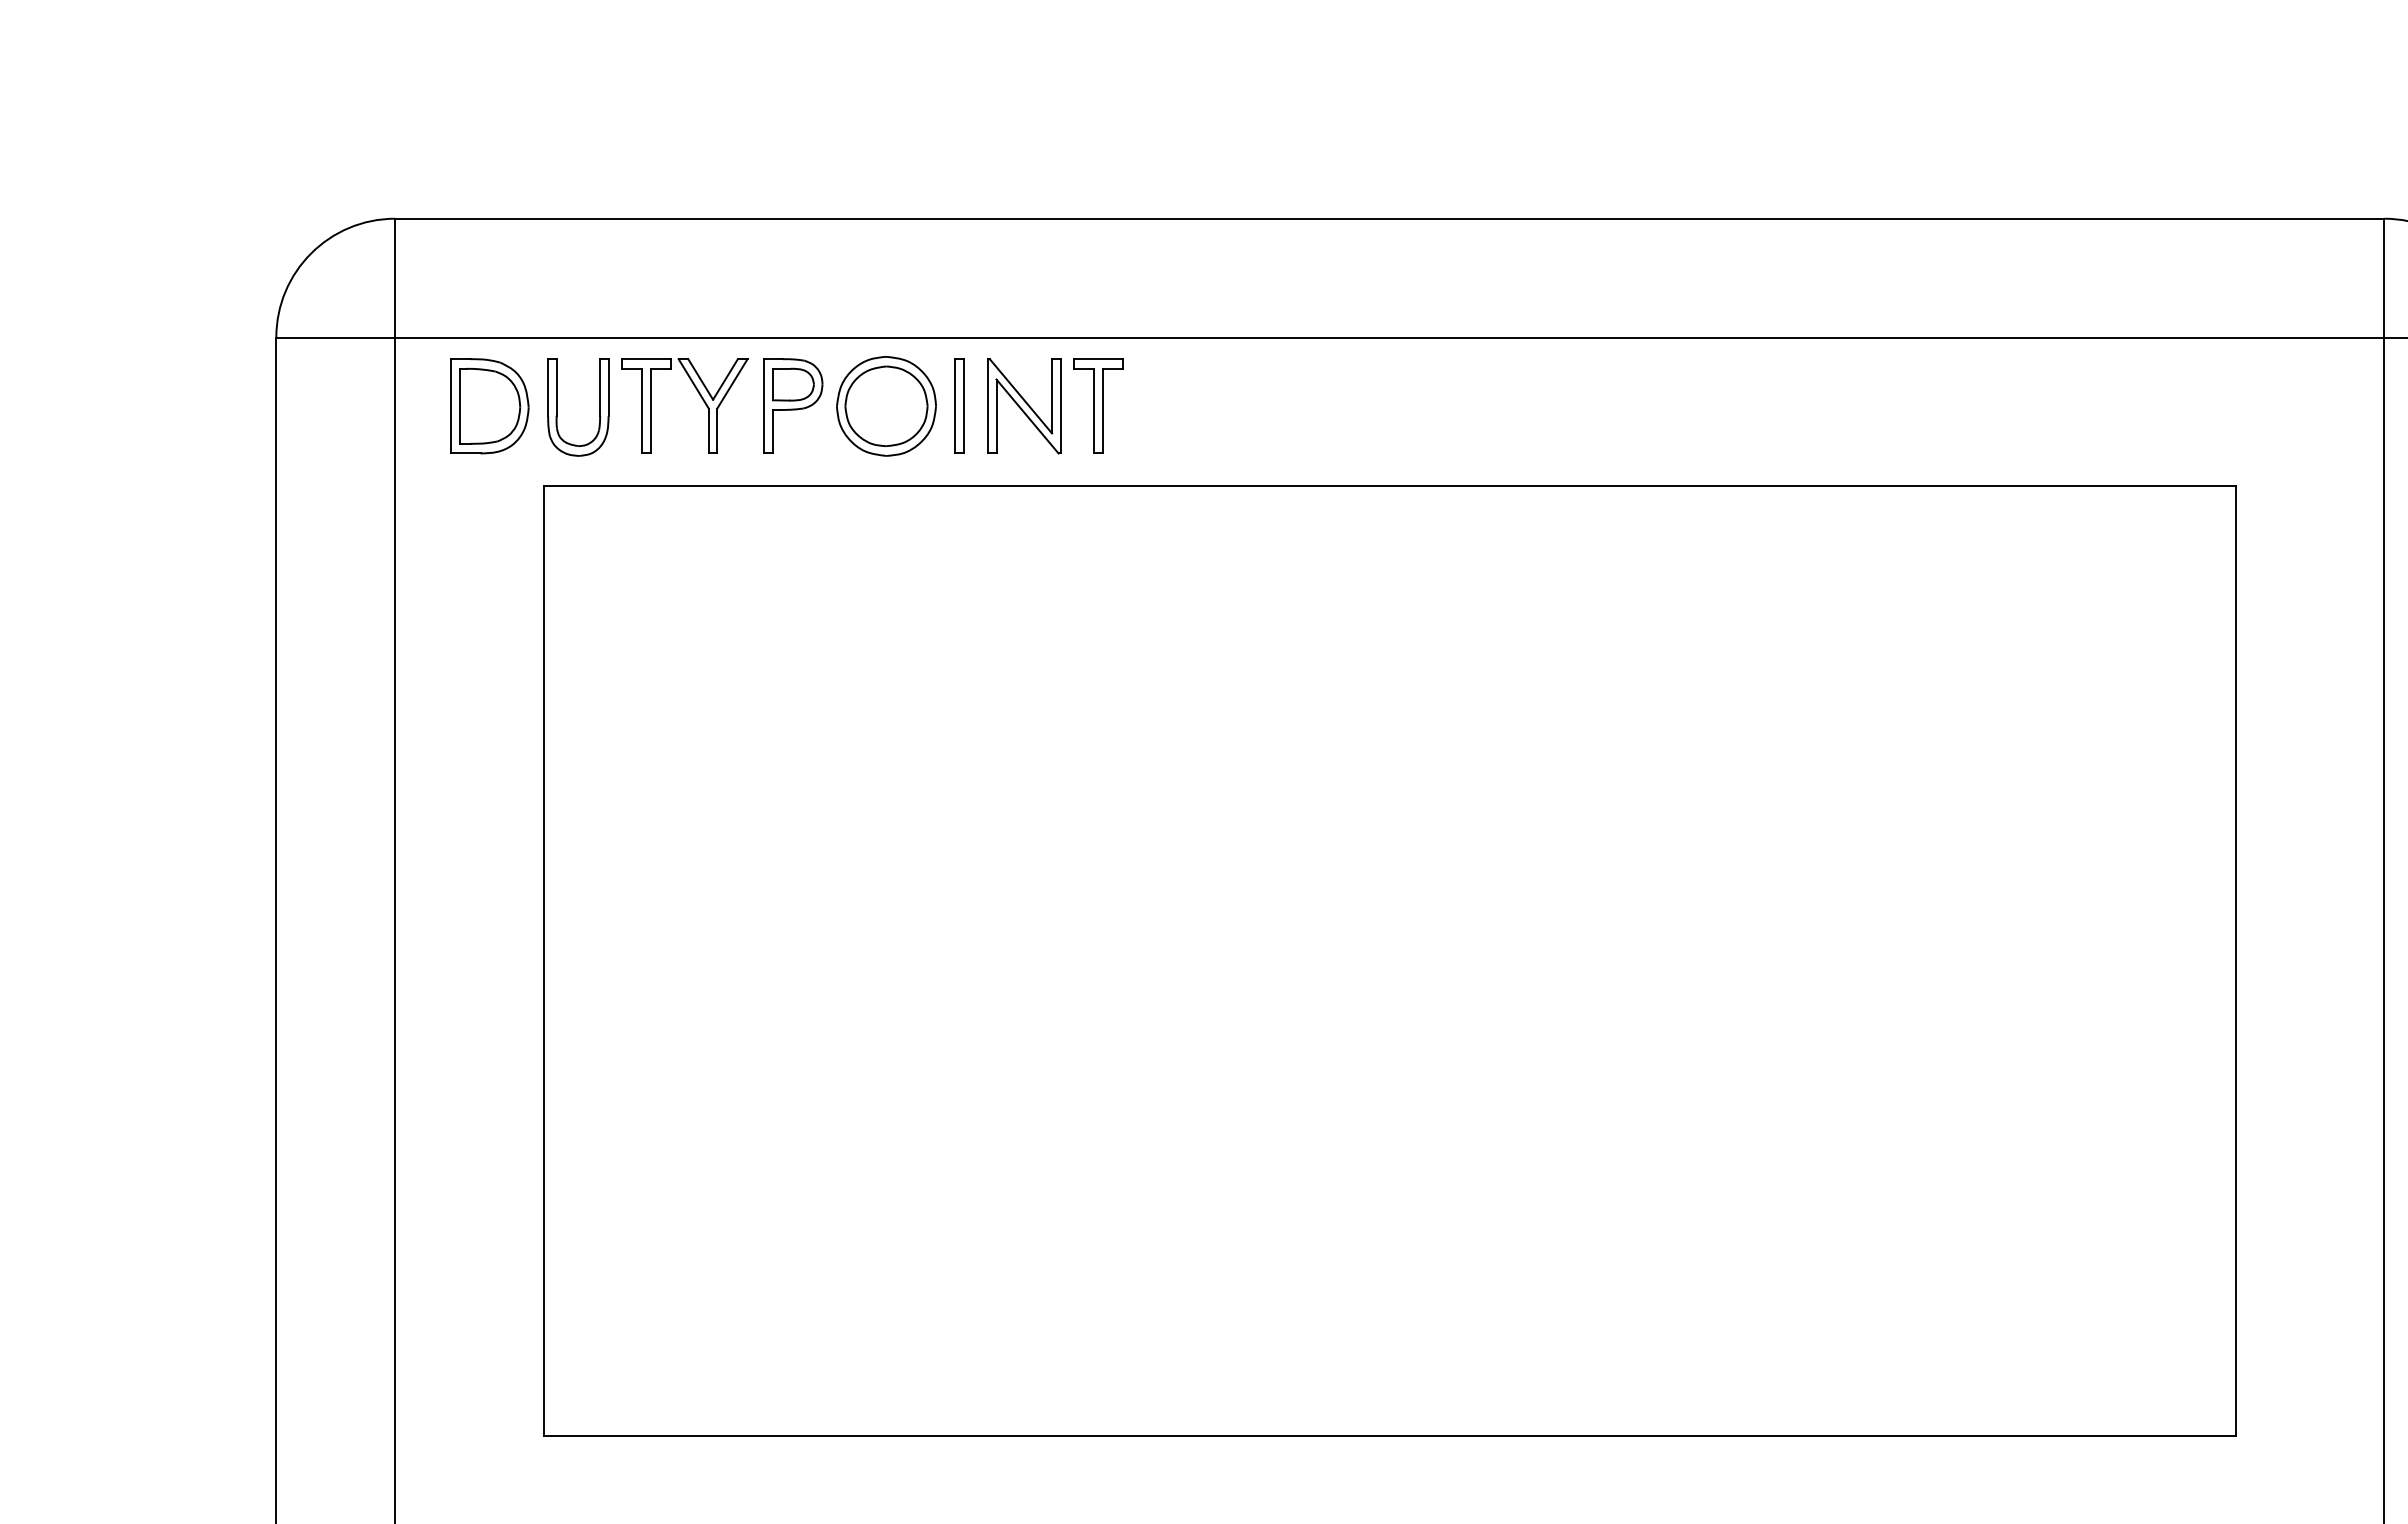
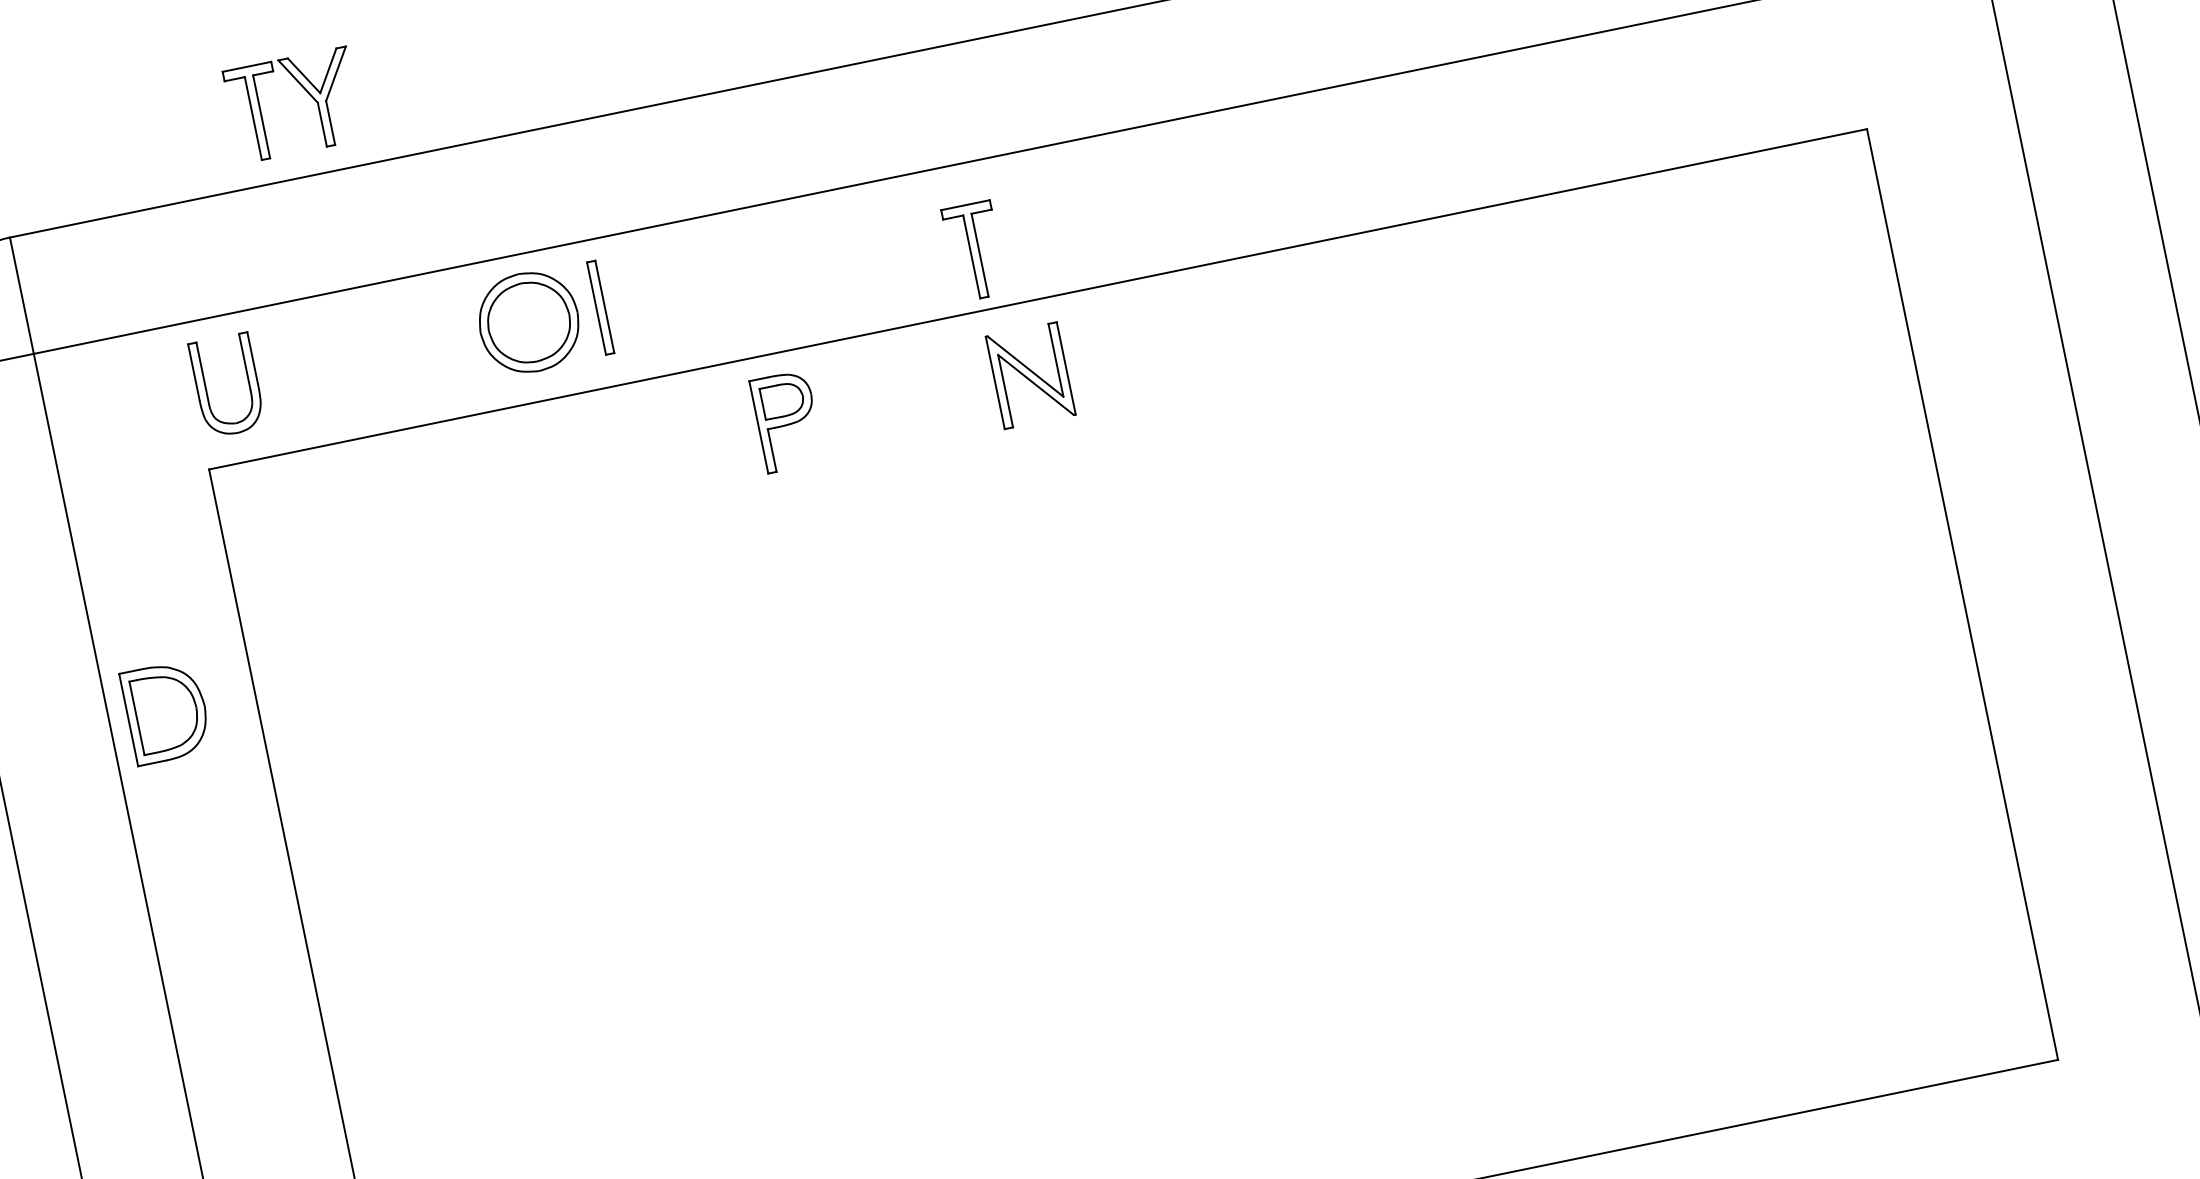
part: (700, 397) -> (307, 93), moved
part: (793, 405) -> (787, 420), moved
part: (1098, 405) -> (974, 250), moved
part: (489, 406) -> (166, 712), moved
part: (1024, 406) -> (1031, 375), moved

